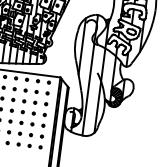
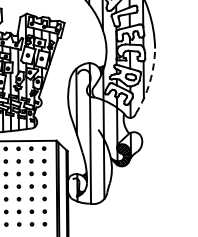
arc: (146, 38) -> (149, 82), solid -> dashed

